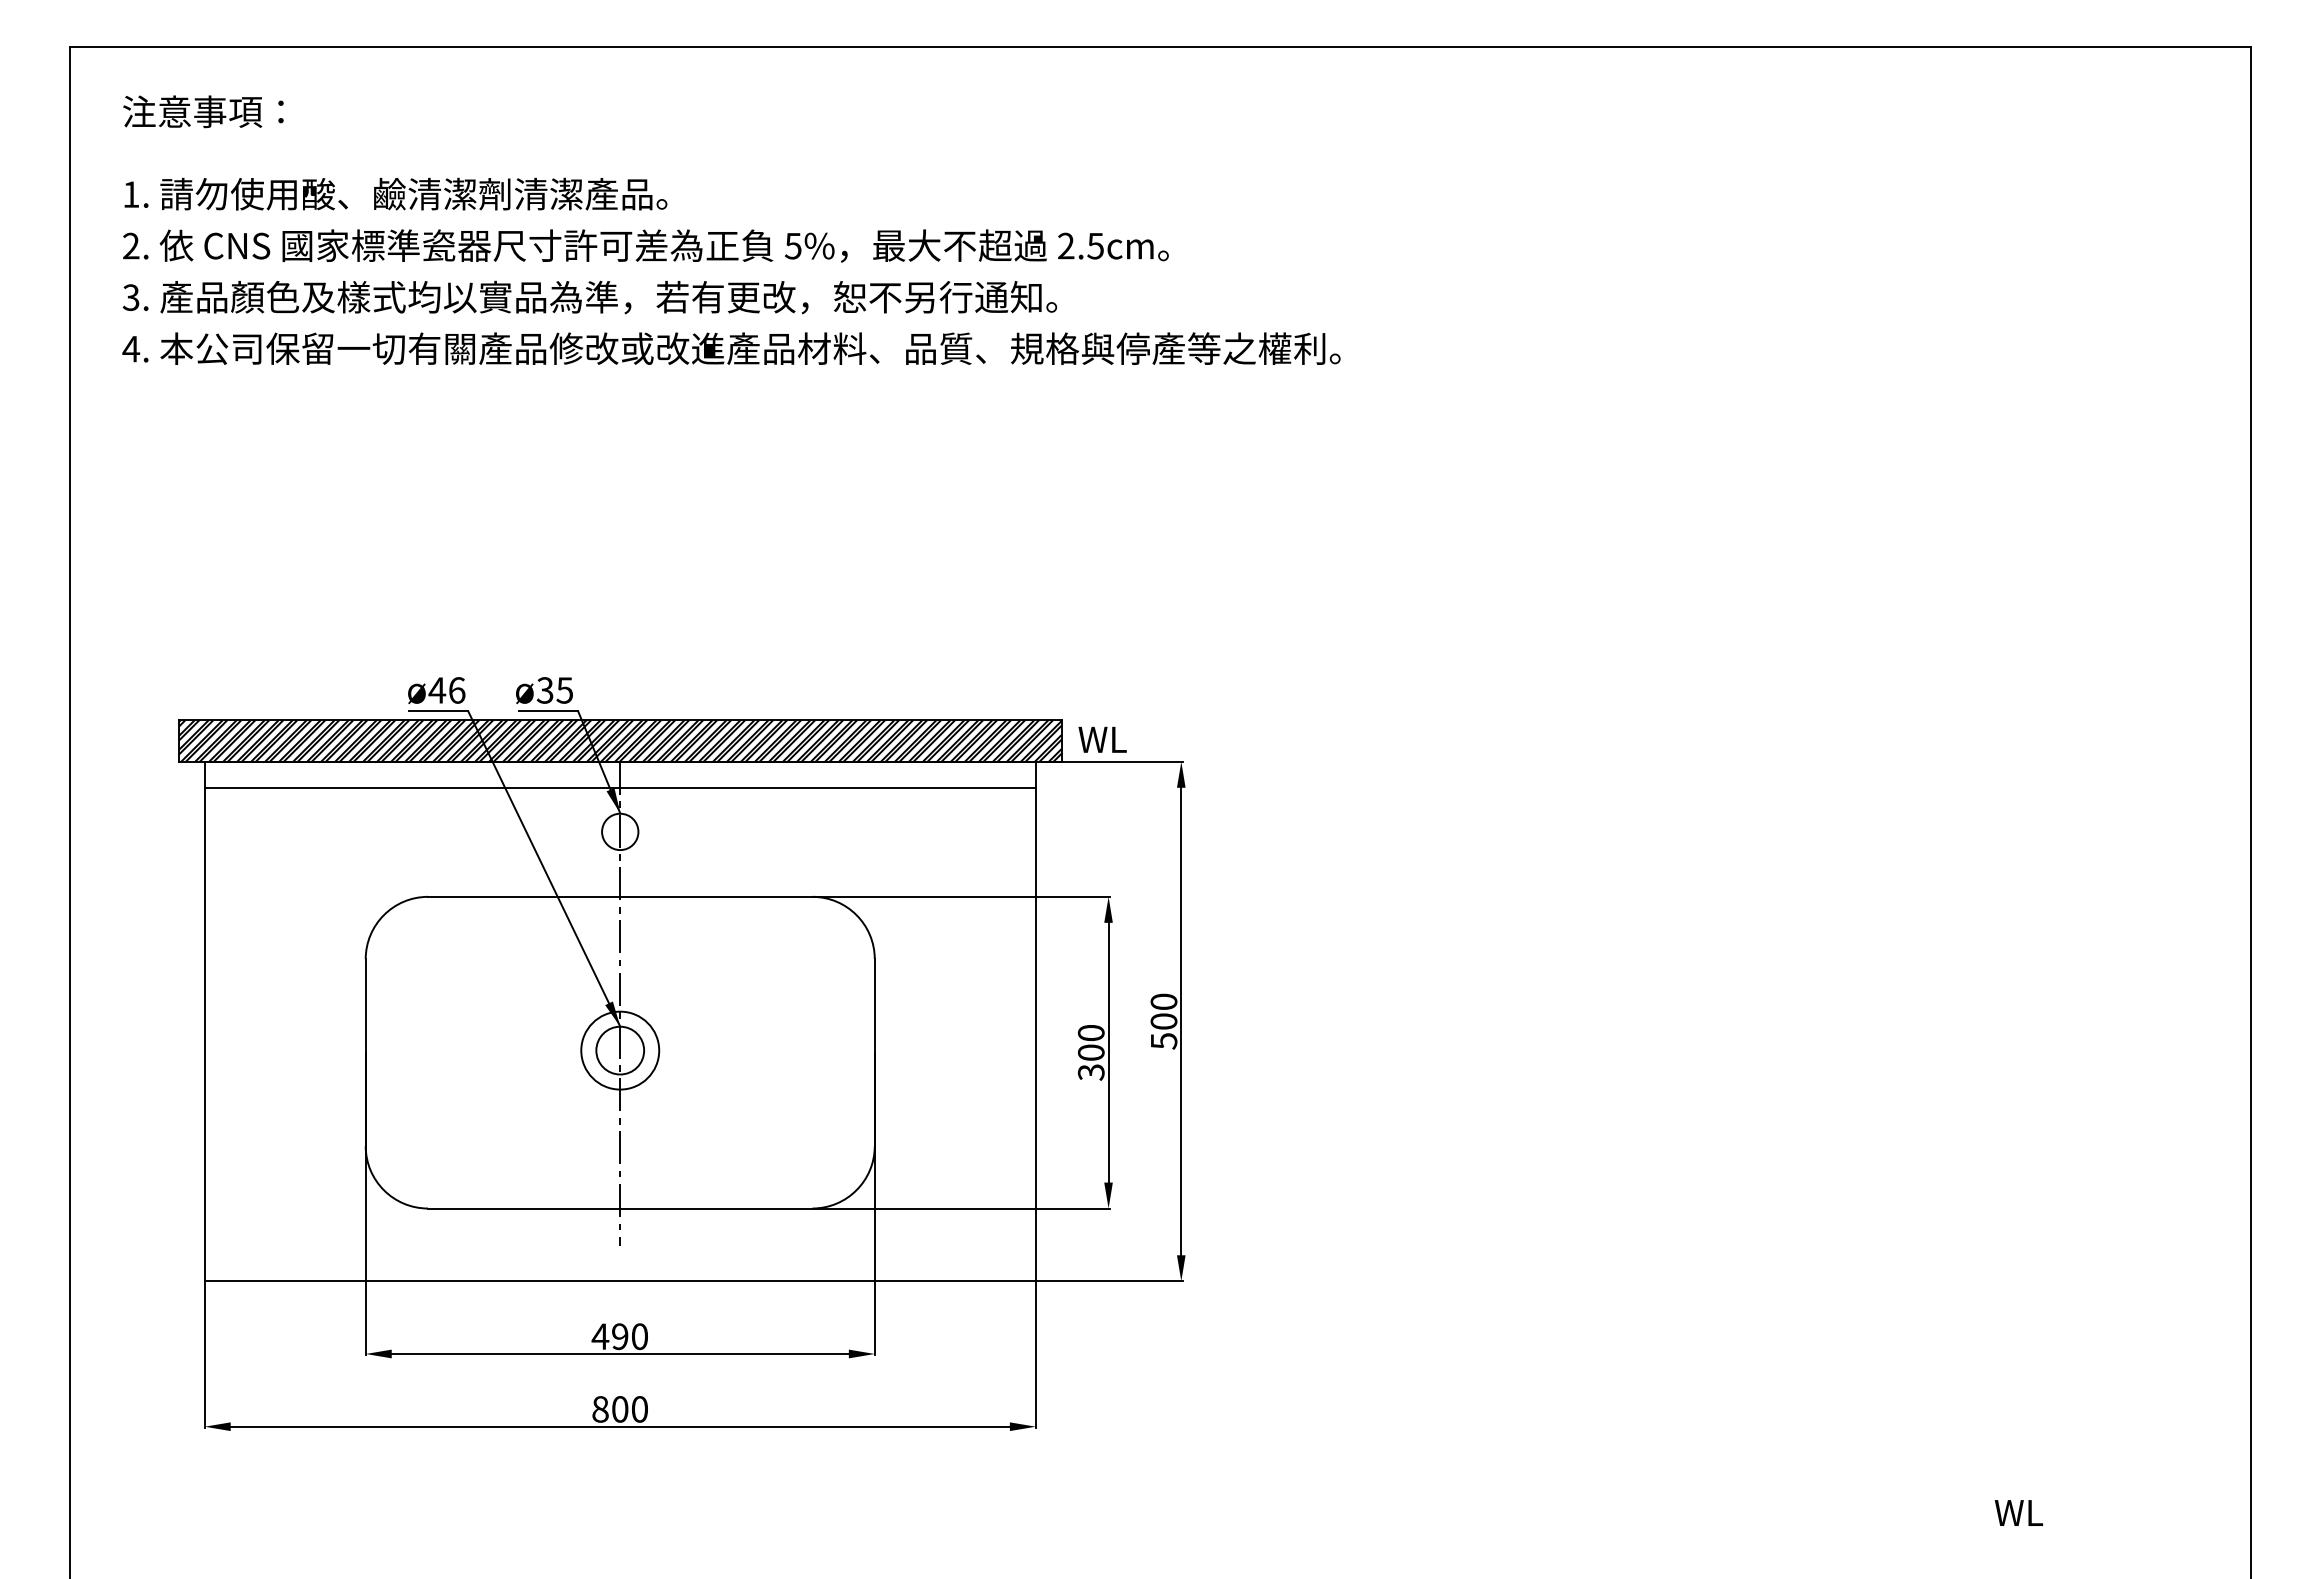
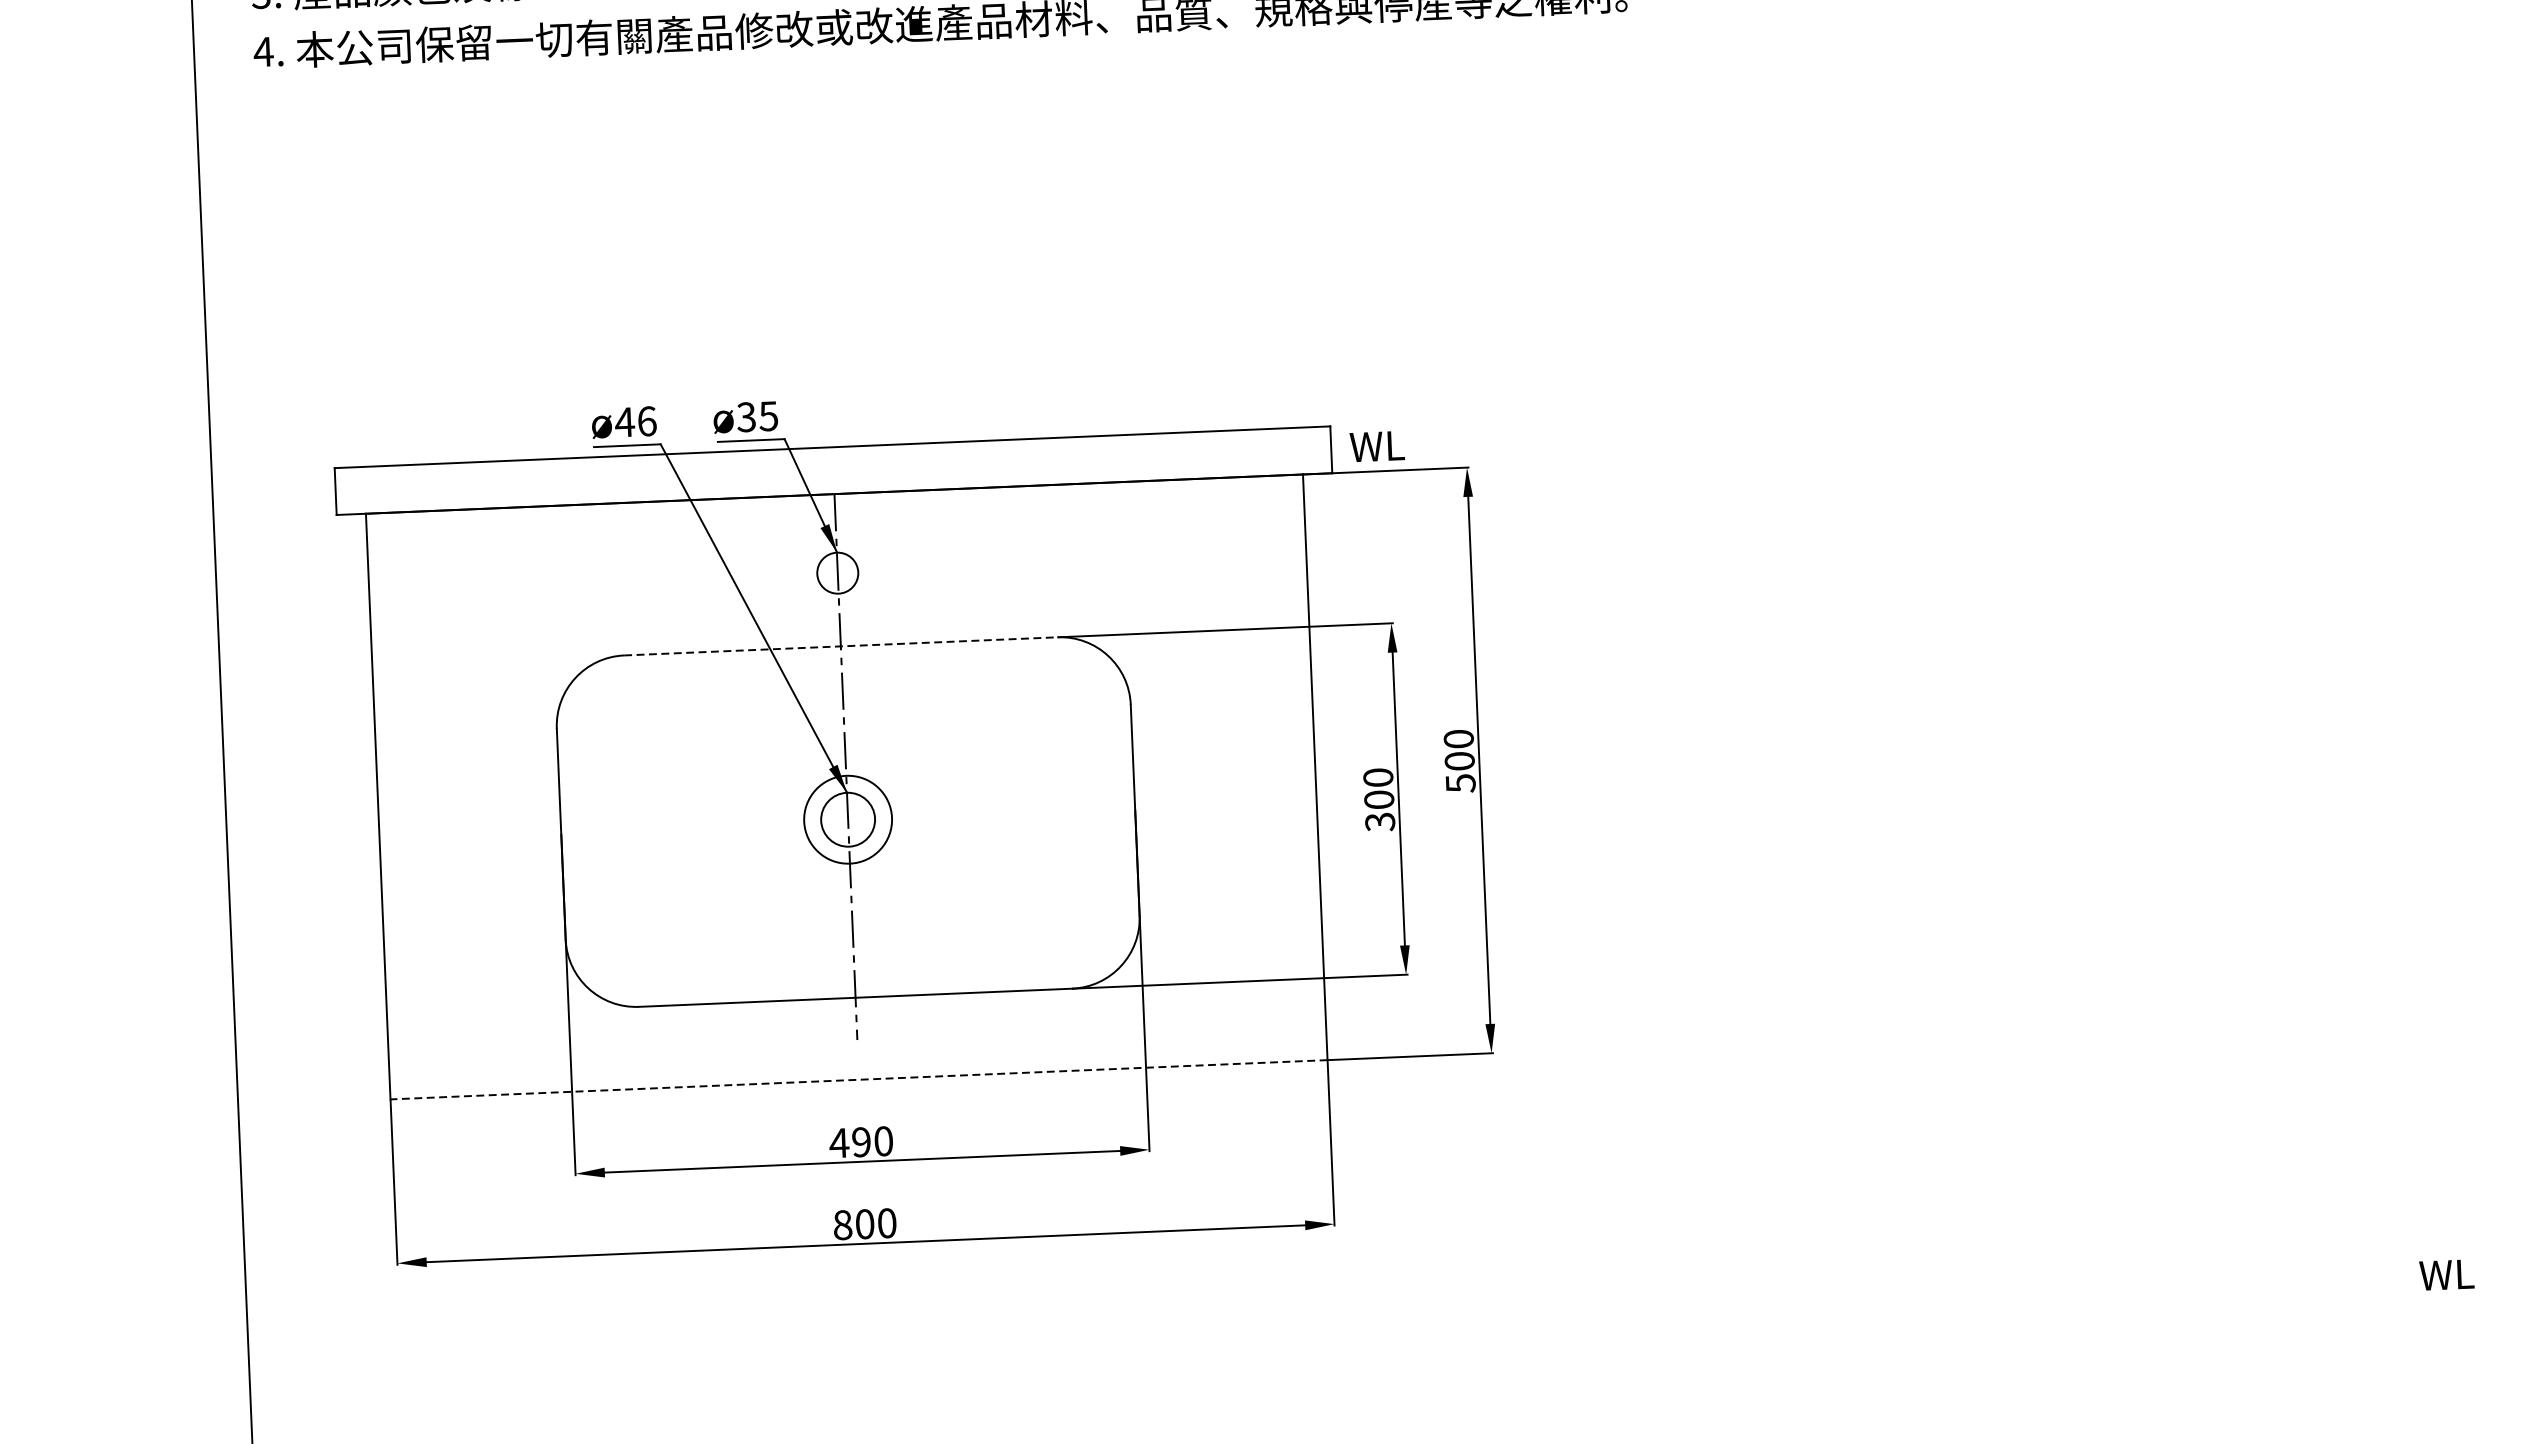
hatch: (619, 740) -> (832, 470), removed
line: (619, 787) -> (834, 523), removed
line: (620, 896) -> (841, 645), solid -> dashed
line: (620, 1281) -> (859, 1080), solid -> dashed

